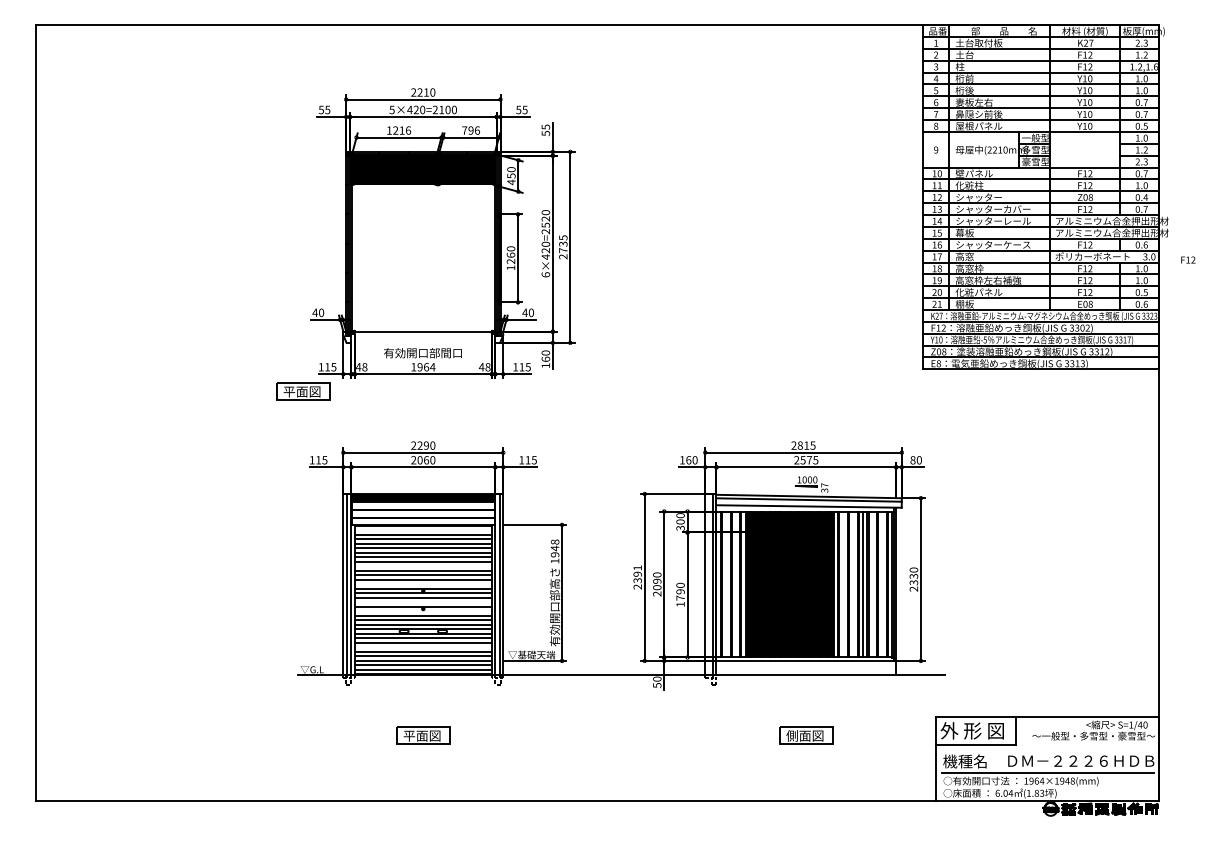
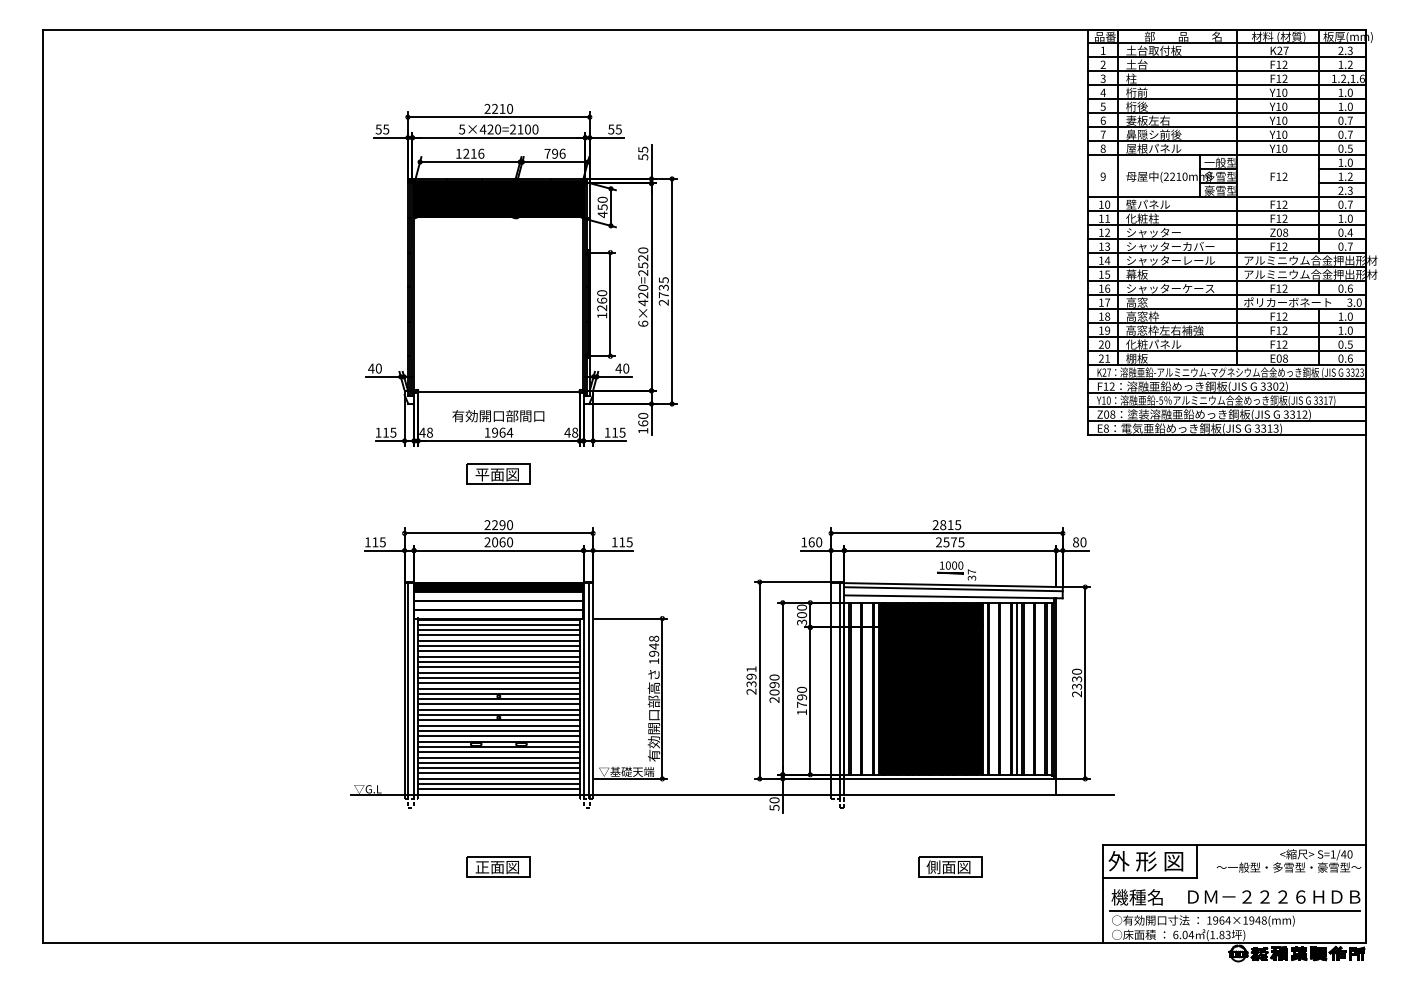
text: (1188, 259) -> (1279, 176), moved
part: (303, 391) -> (499, 474), moved
line: (422, 530) -> (497, 625), added
line: (422, 566) -> (497, 667), added
line: (422, 584) -> (497, 688), added
line: (422, 602) -> (497, 710), added
line: (422, 611) -> (497, 720), added
line: (422, 647) -> (497, 763), added
text: (409, 736) -> (482, 867), 平面図 -> 正面図

